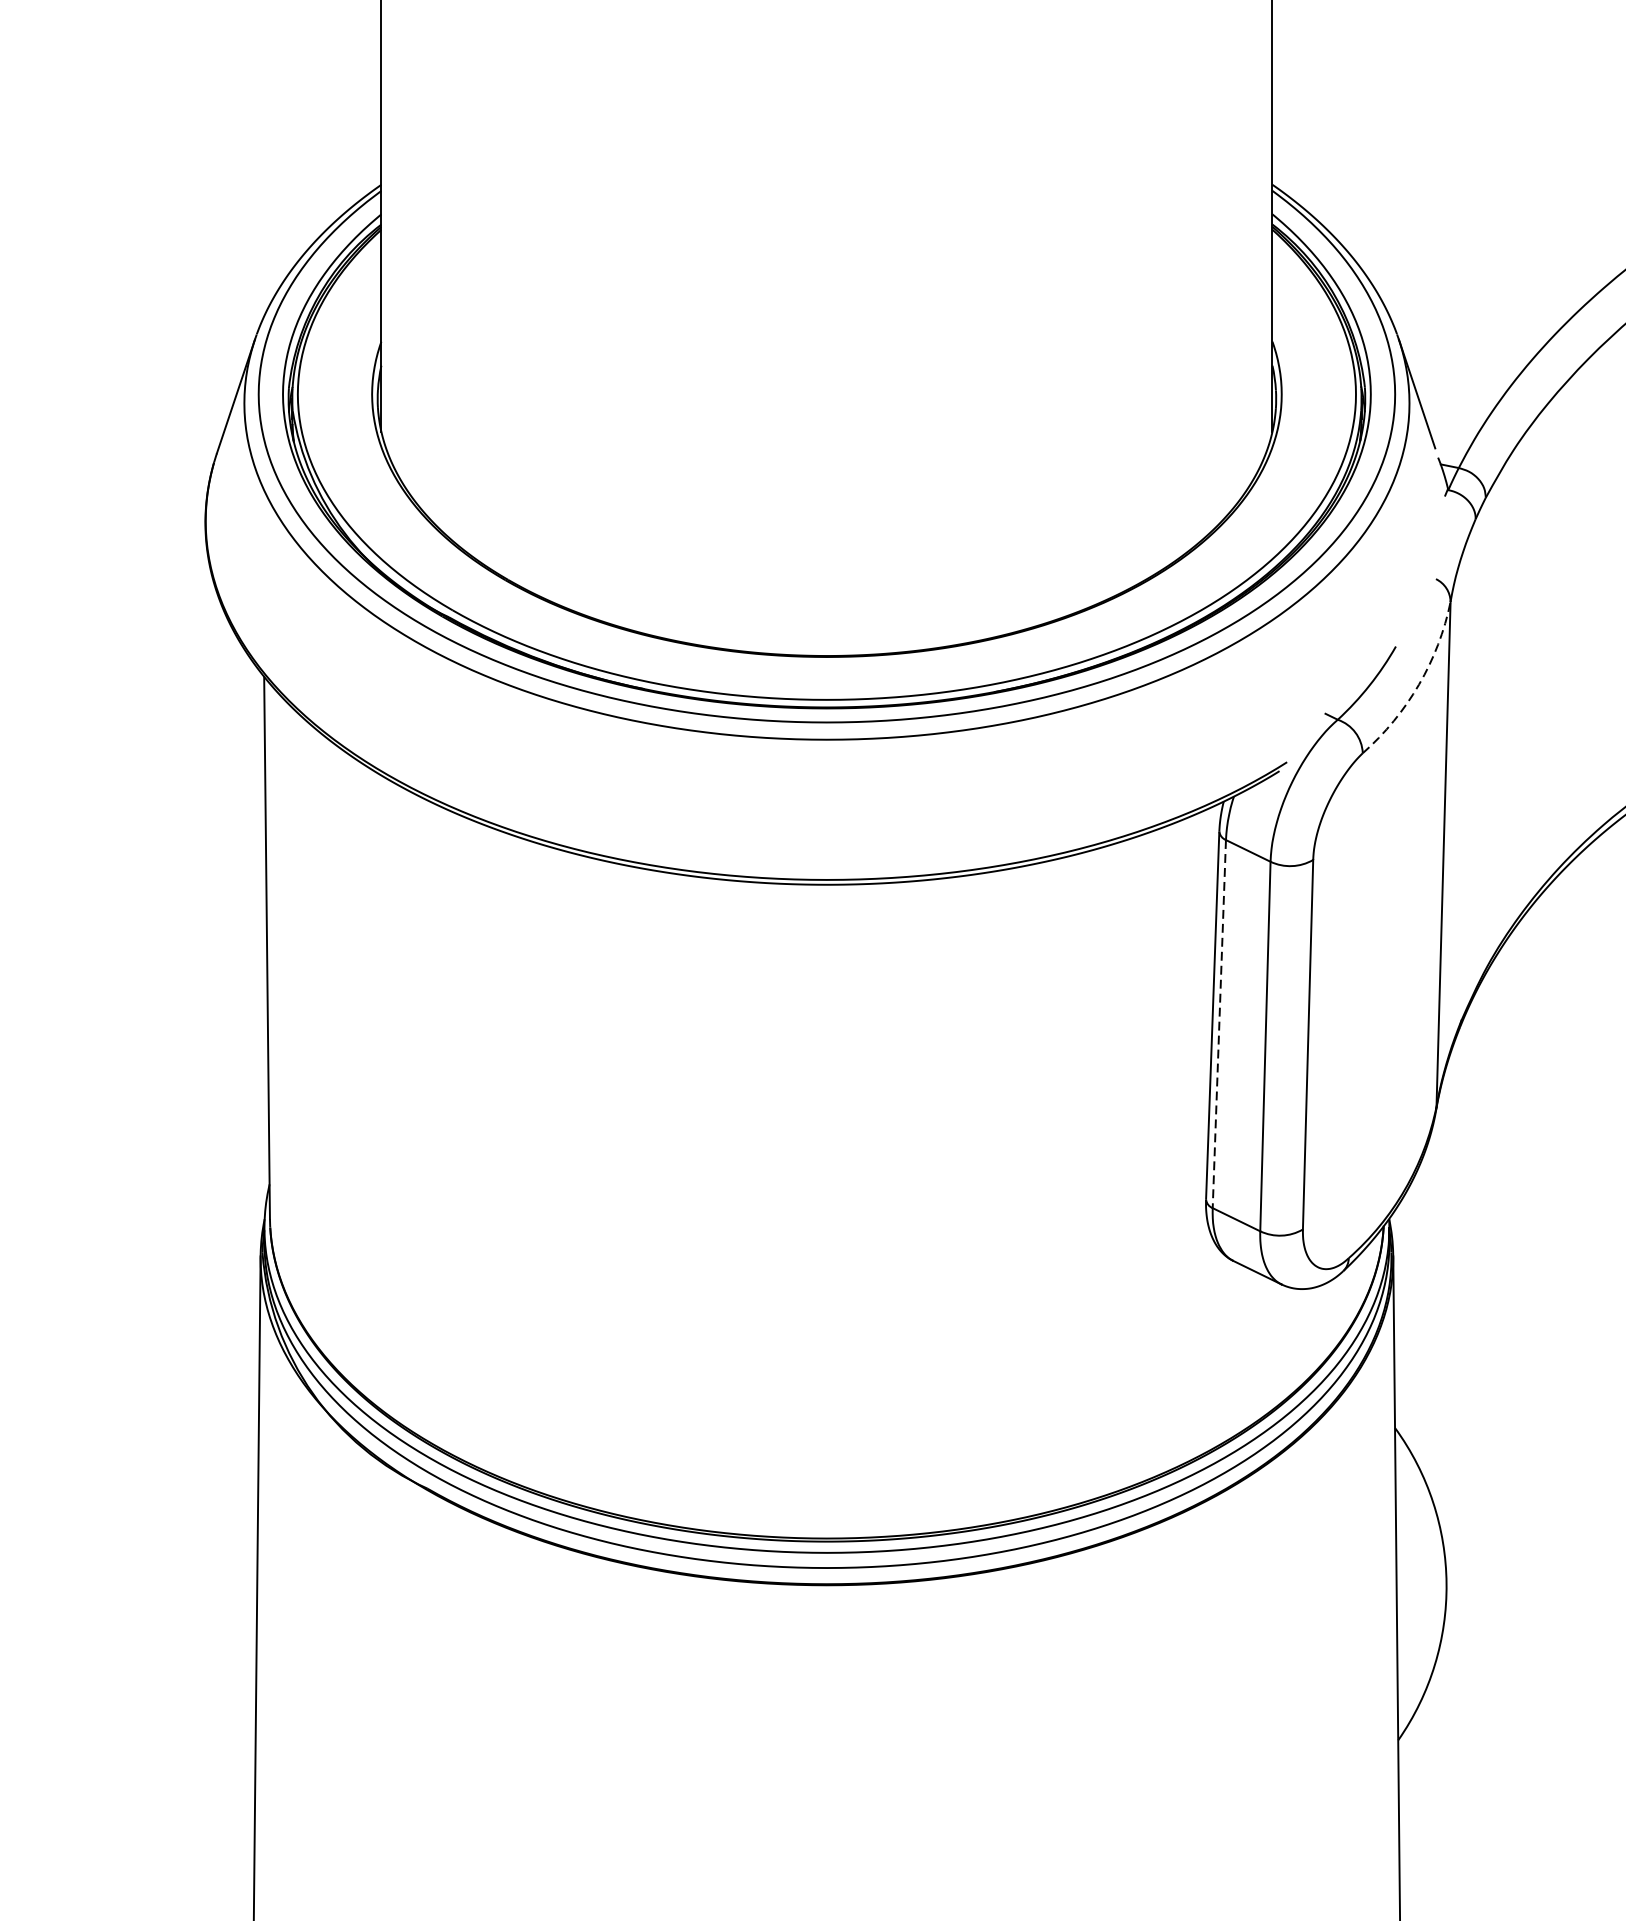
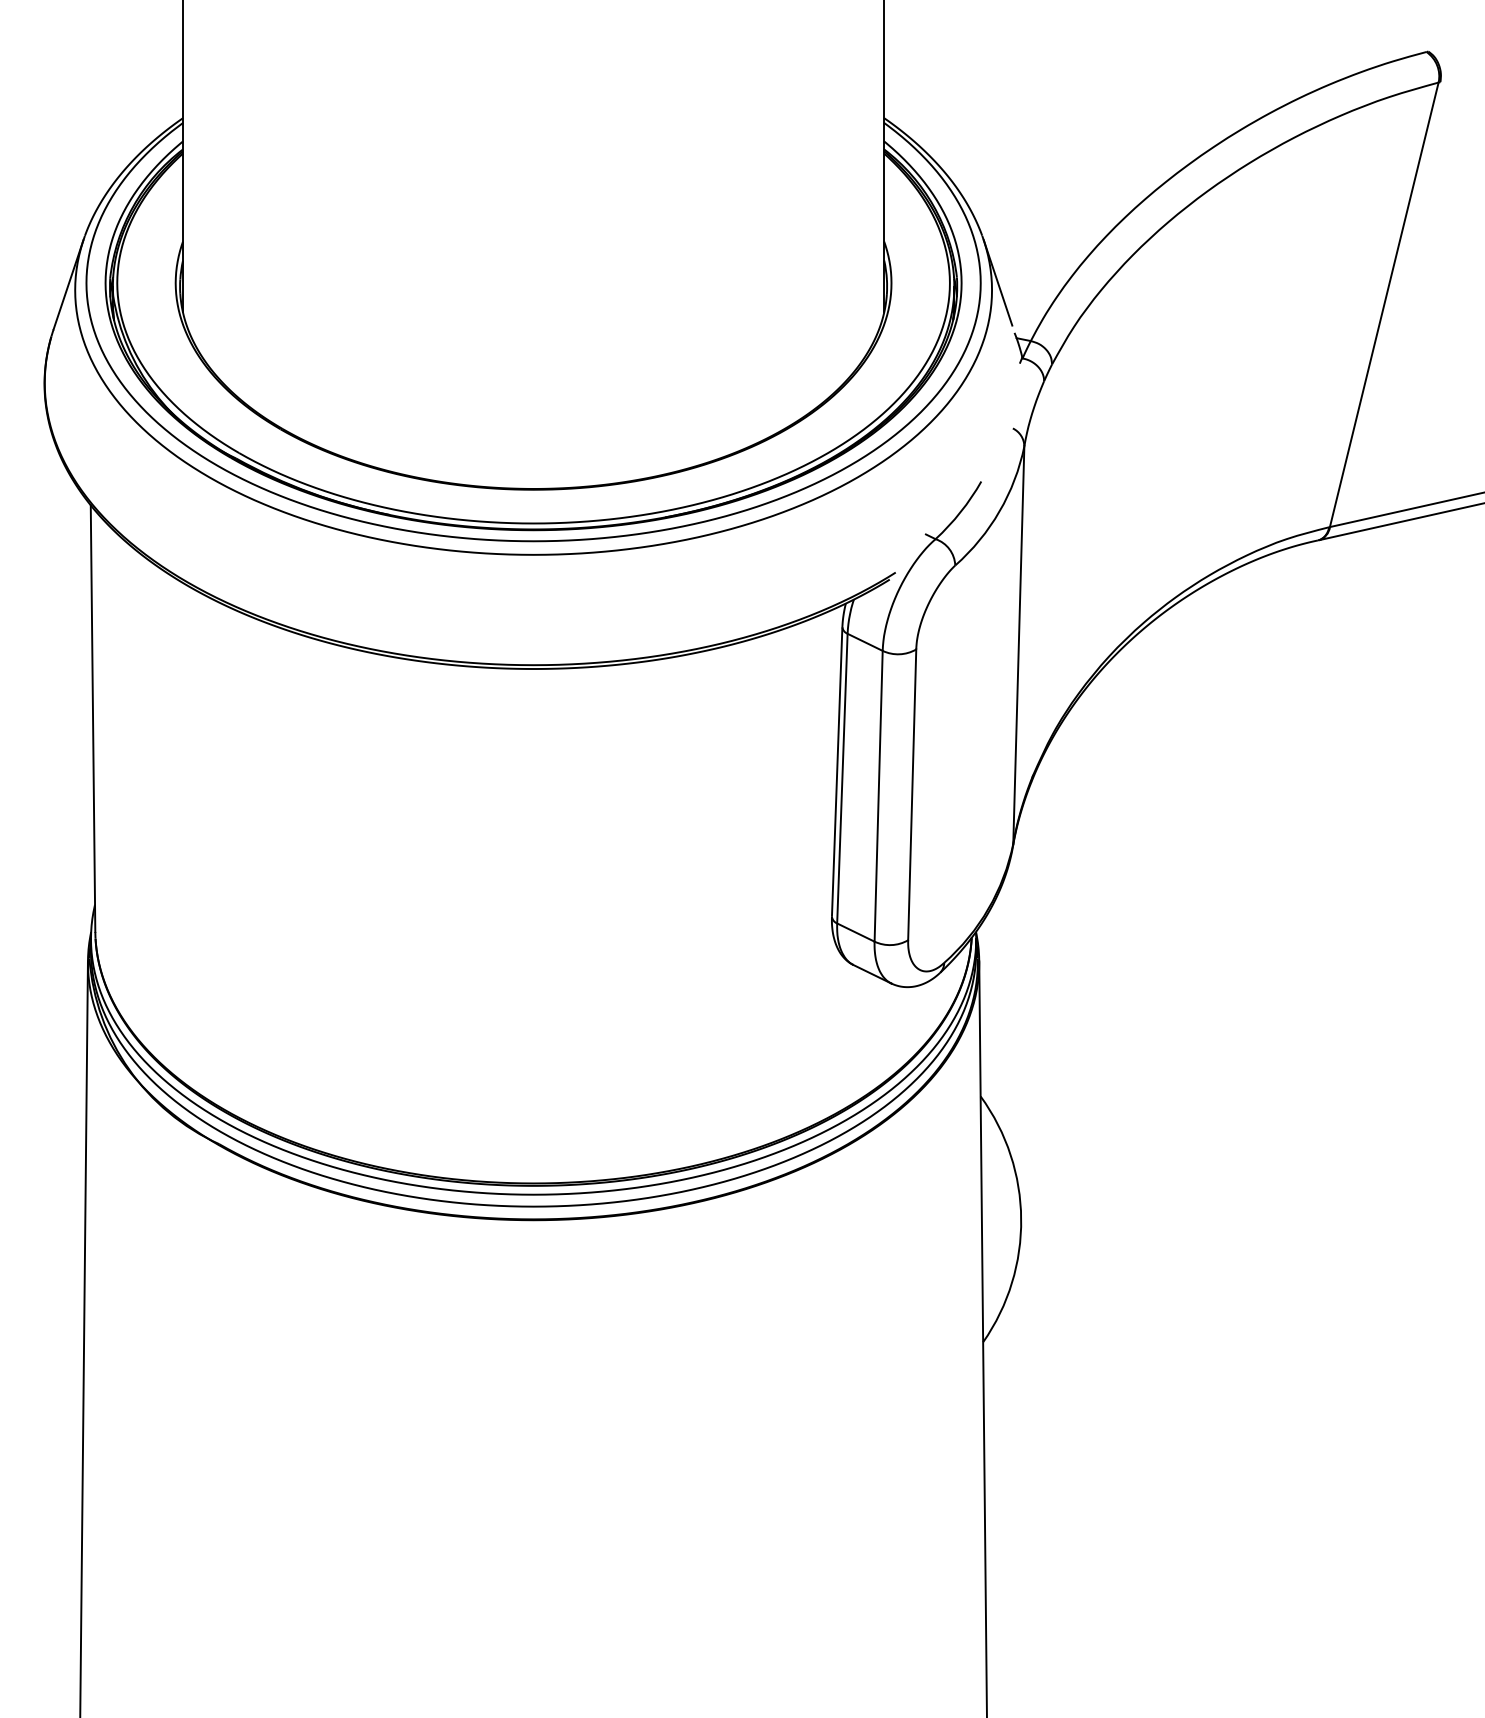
arc: (1418, 684) -> (999, 511), dashed -> solid
line: (1219, 1025) -> (842, 779), dashed -> solid

